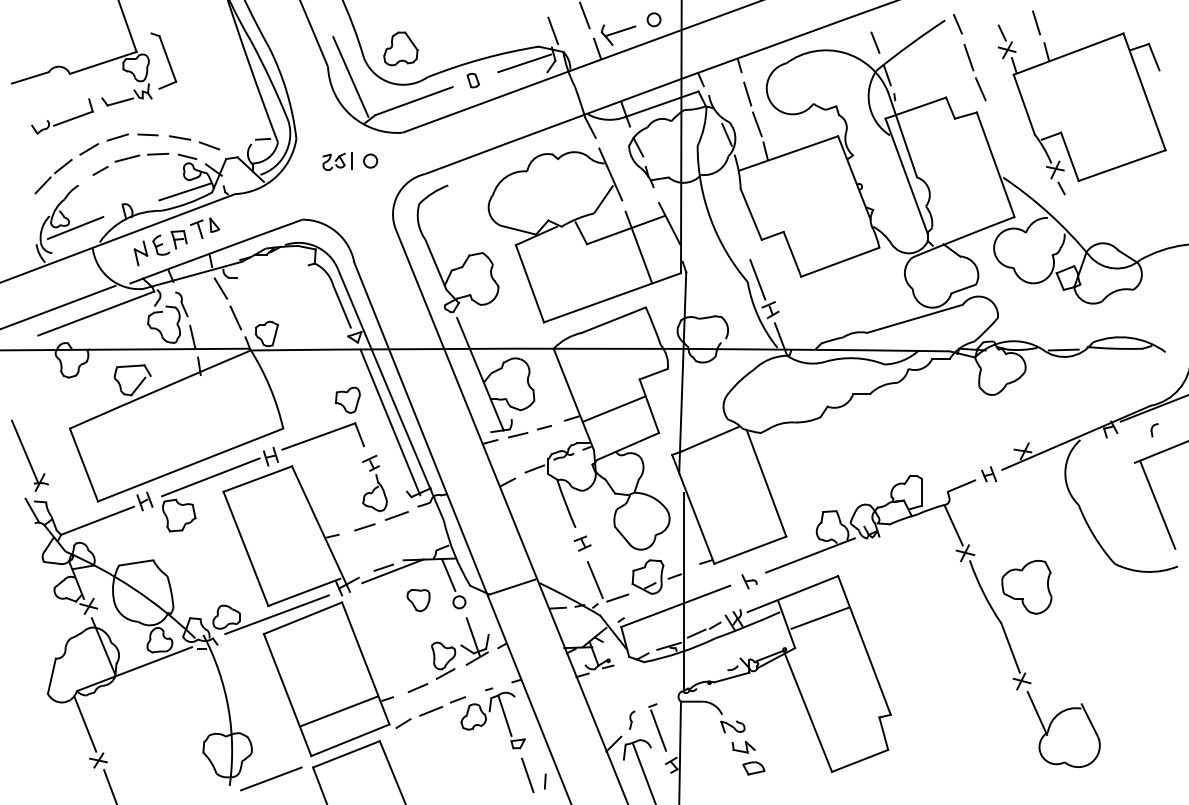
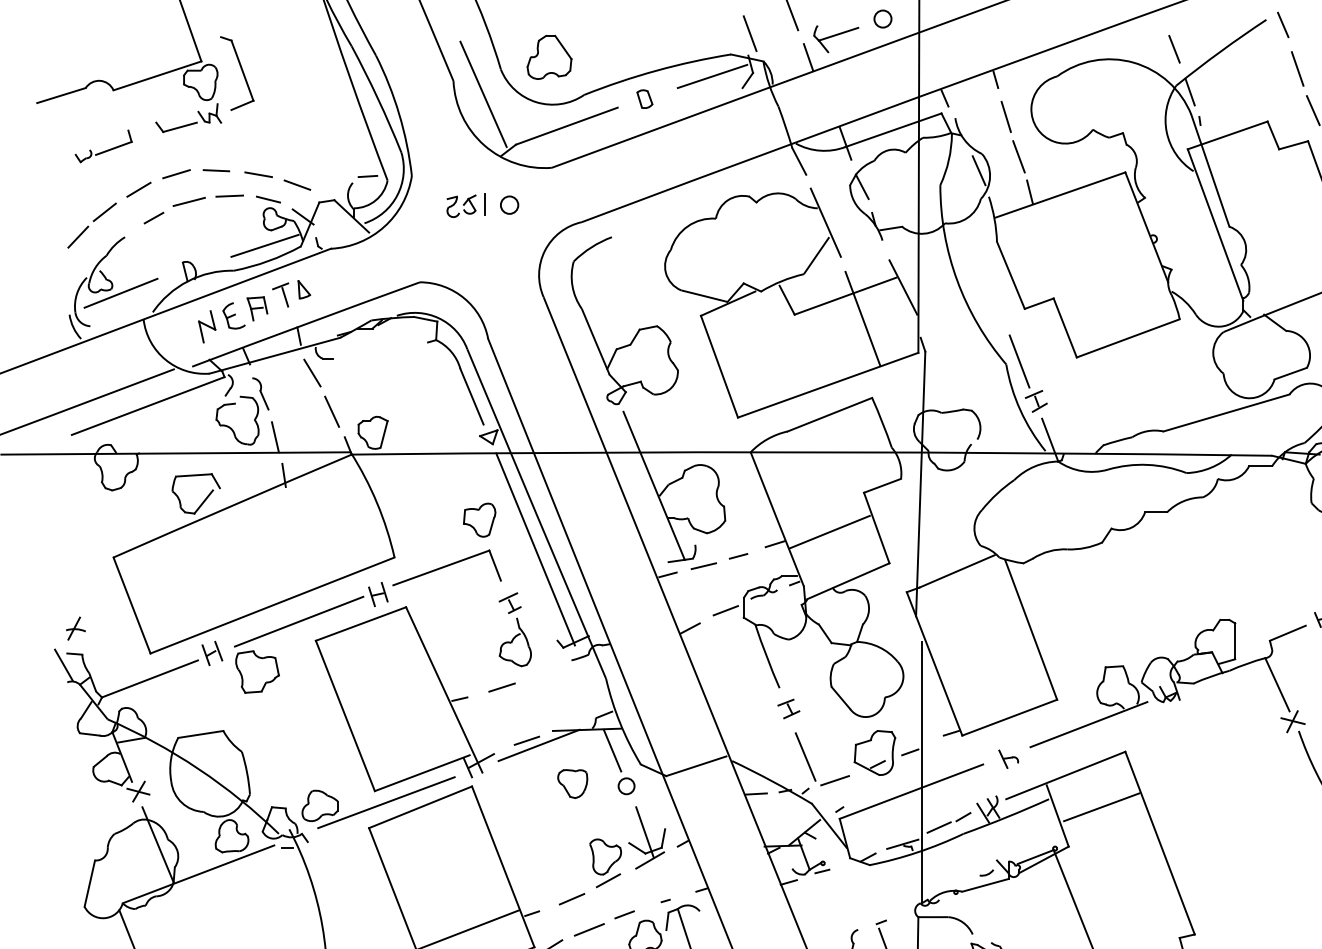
part: (62, 116) -> (103, 146), size x0.7
line: (24, 451) -> (53, 587), removed
line: (396, 515) -> (543, 671), removed

